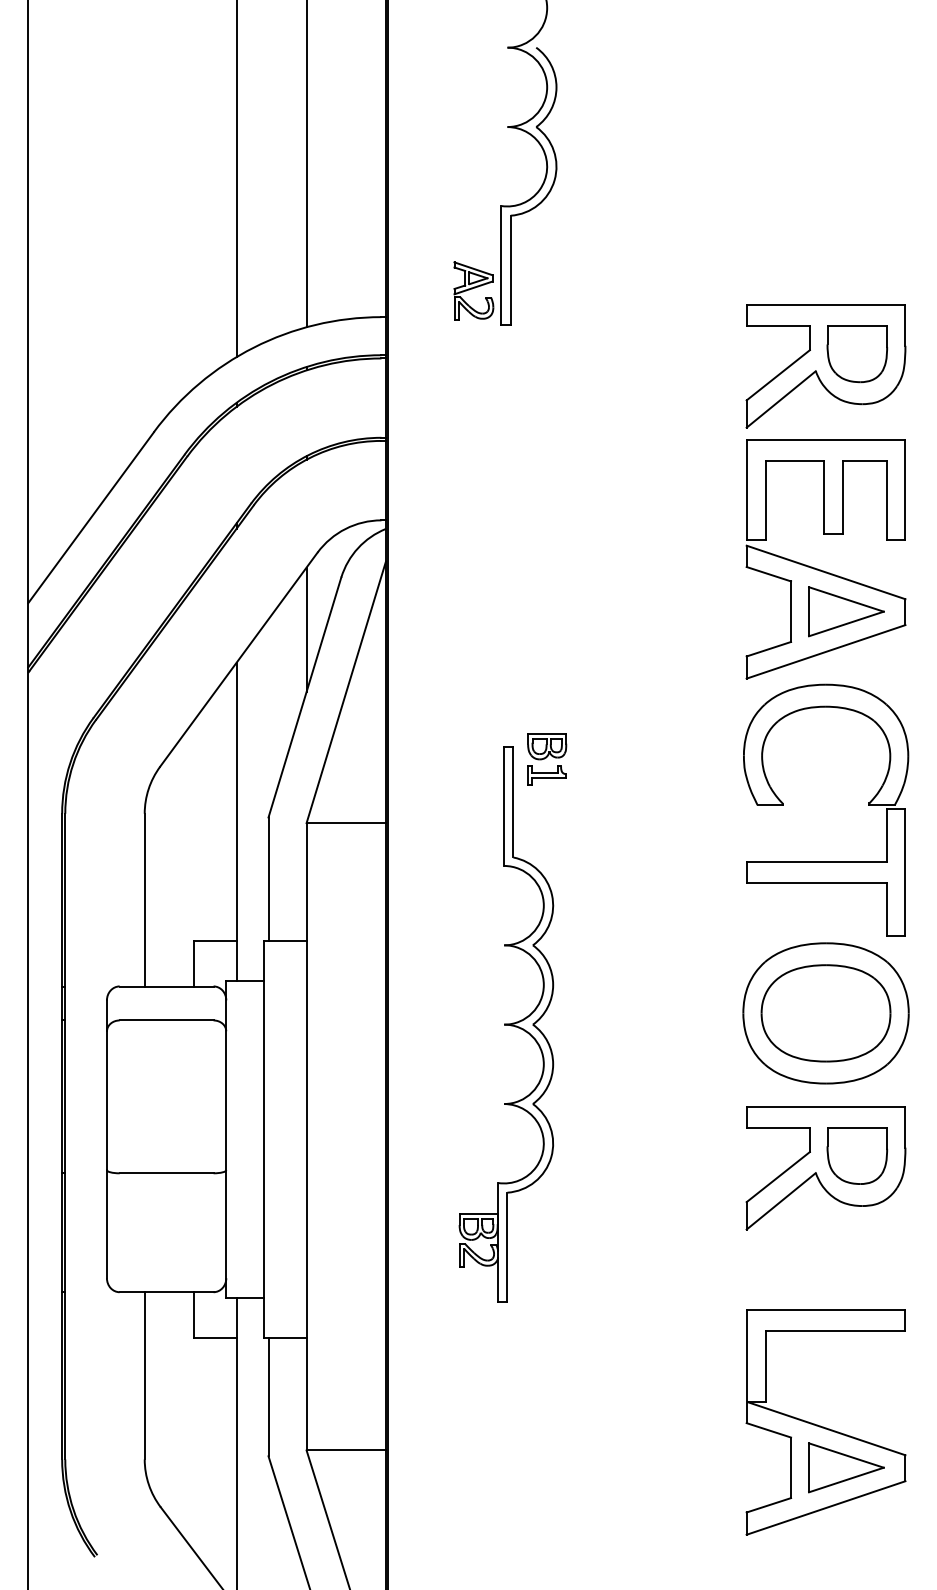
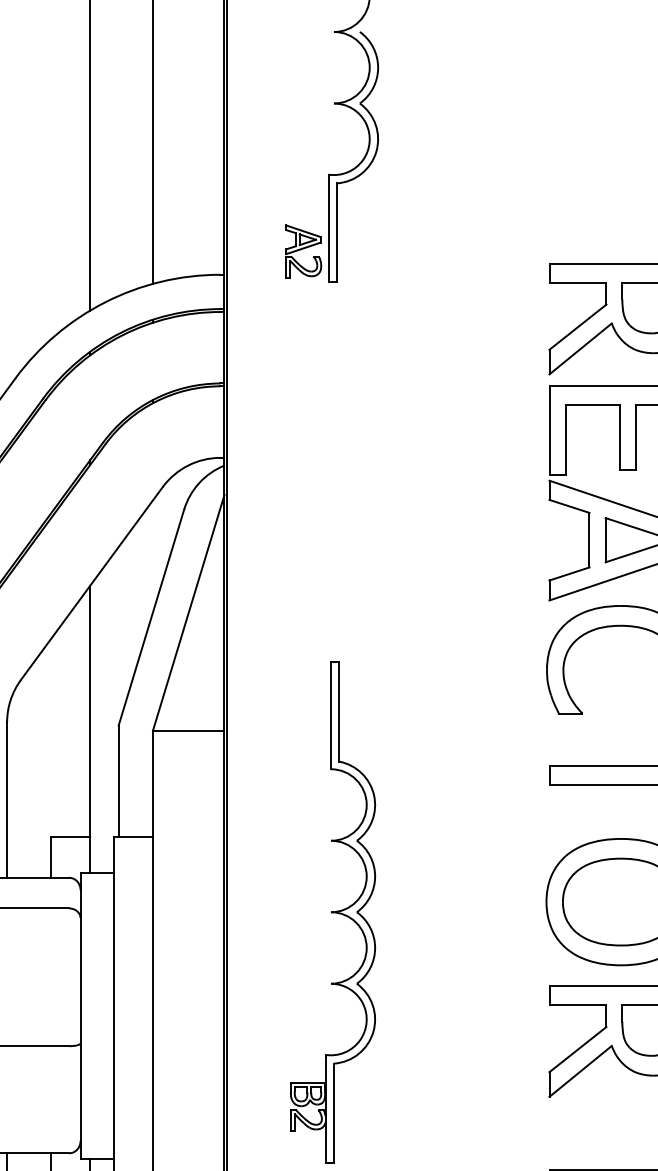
line: (306, 629) -> (152, 556), removed
part: (547, 759) -> (370, 673), removed

